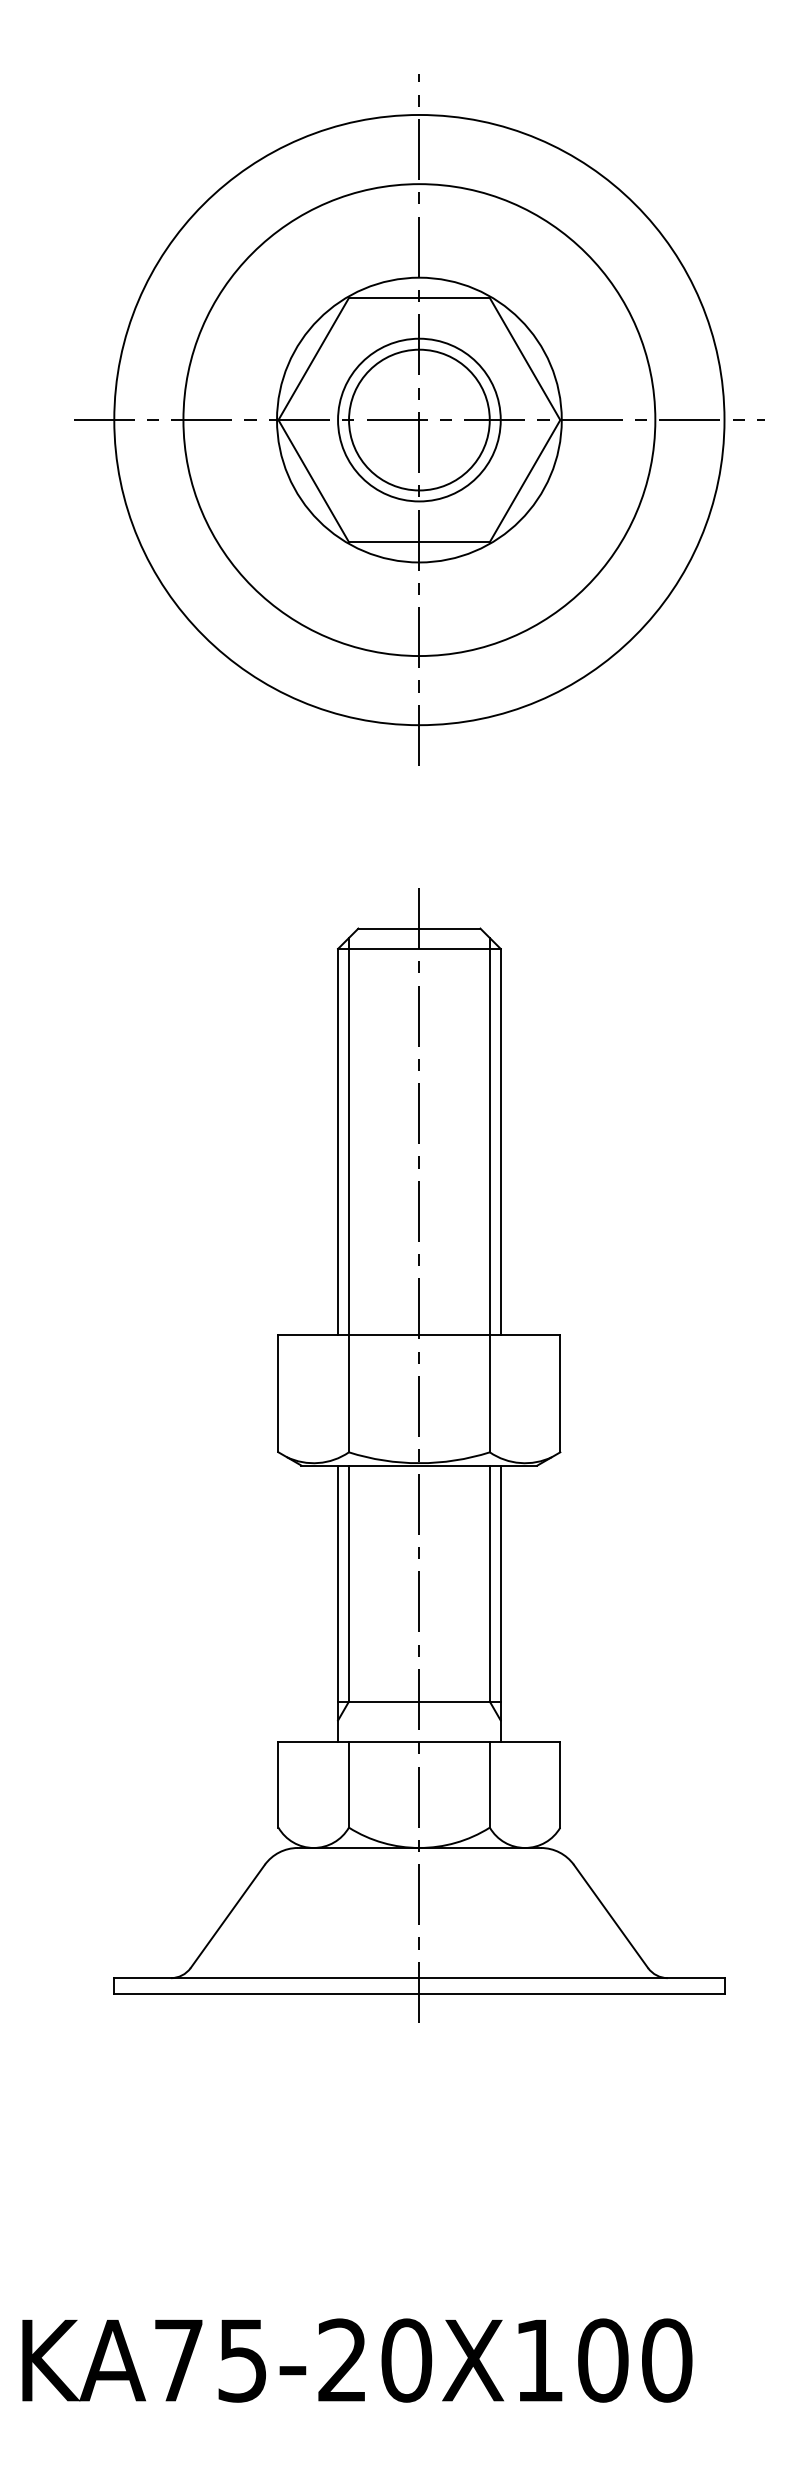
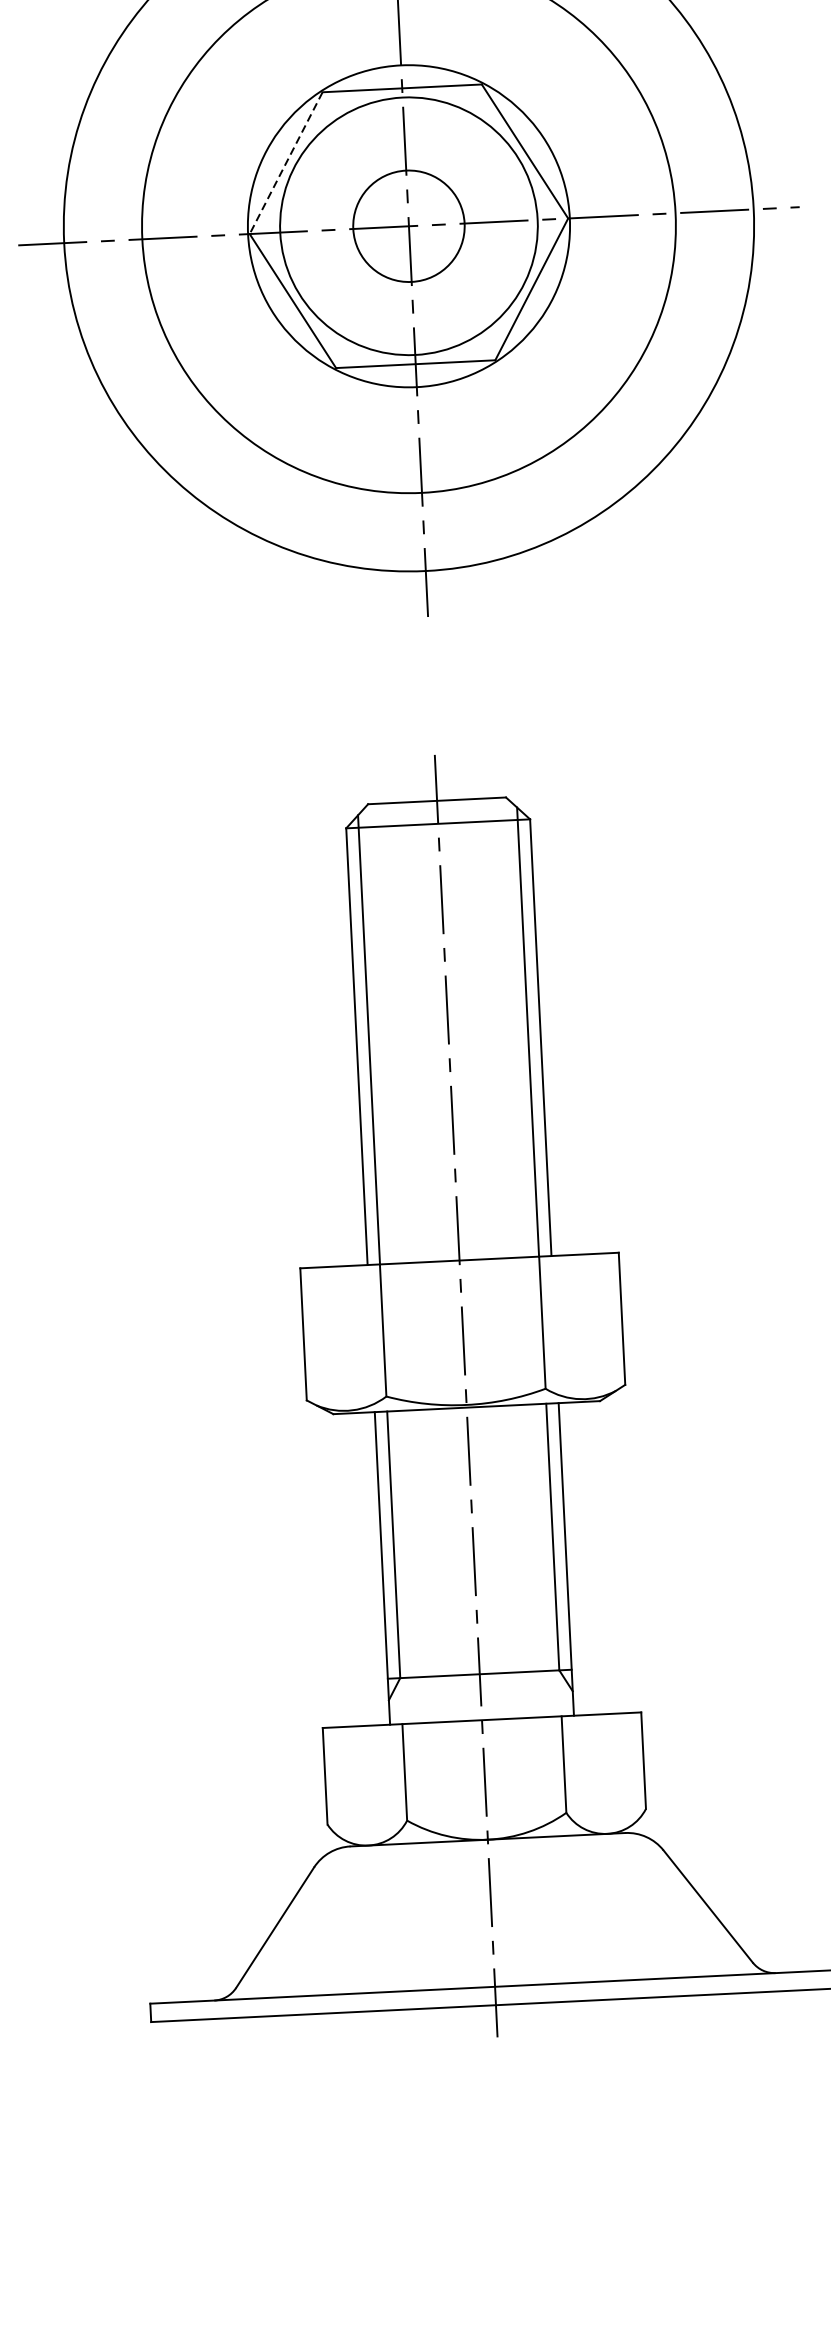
line: (313, 359) -> (285, 163), solid -> dashed
circle: (419, 419) -> (409, 225), size x0.7
circle: (419, 419) -> (409, 225), size x1.4

